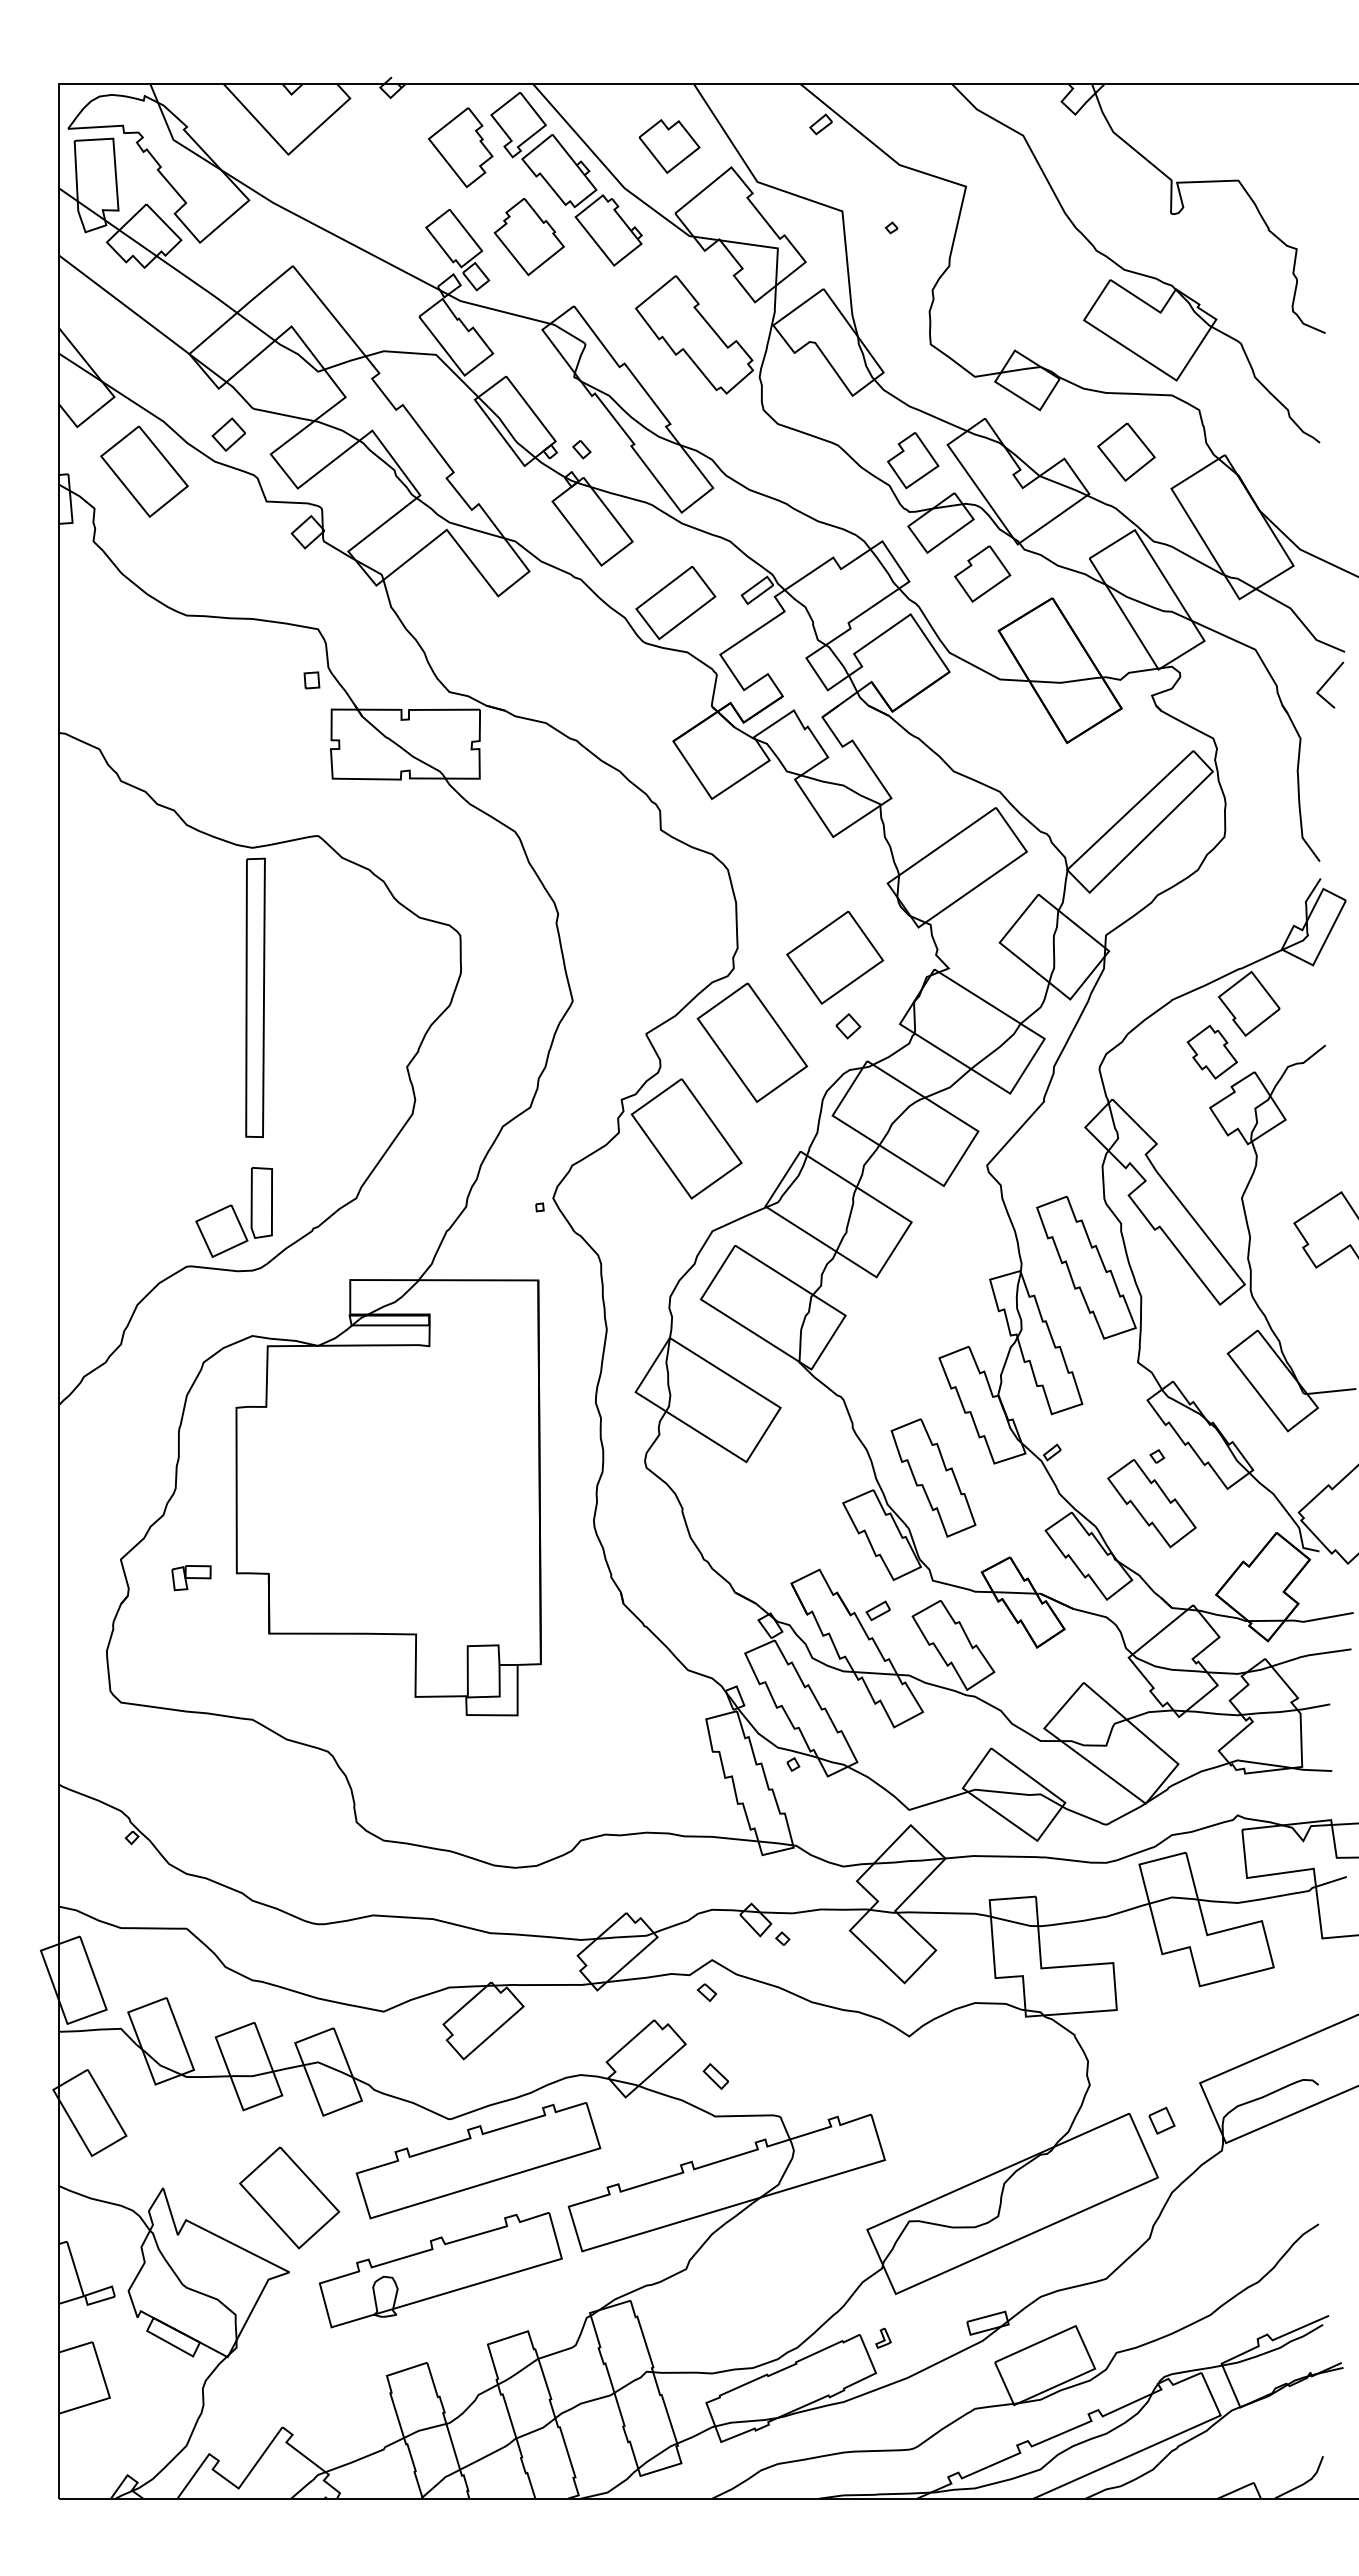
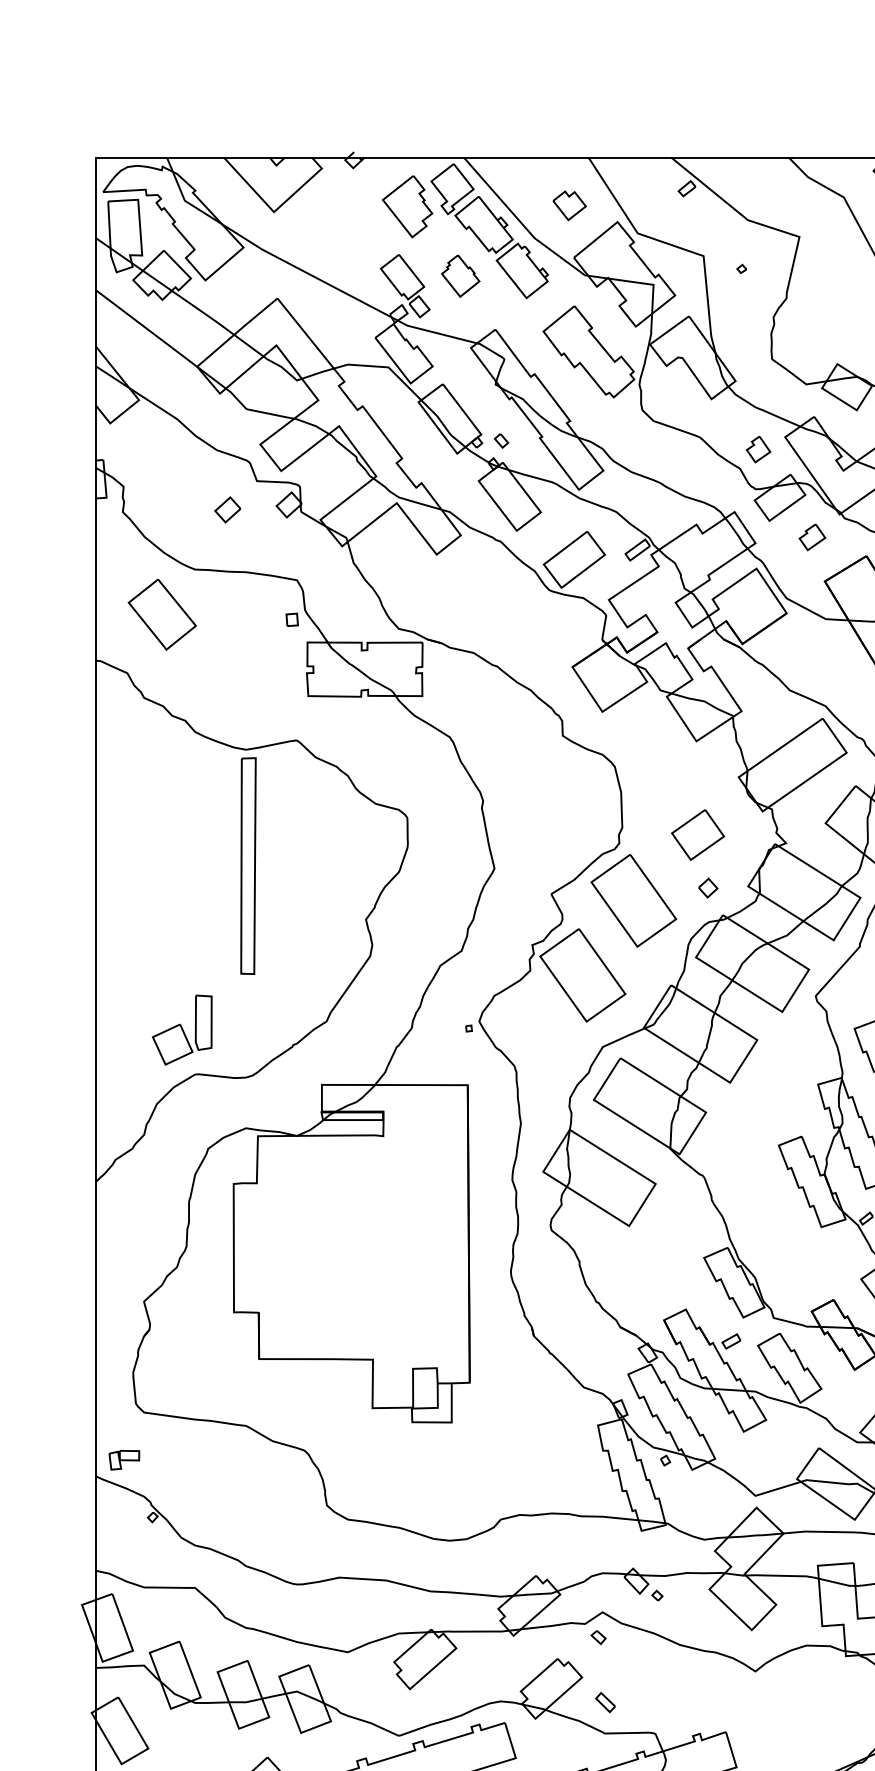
part: (669, 146) -> (569, 205), size x0.7
part: (528, 237) -> (460, 276), size x0.7
part: (228, 434) -> (227, 509), moved
part: (913, 460) -> (758, 449), size x0.6
part: (144, 471) -> (162, 614), moved
part: (982, 573) -> (812, 536), size x0.6
part: (835, 957) -> (698, 834), size x0.7
part: (233, 1212) -> (181, 1030), moved
part: (933, 1477) -> (774, 1238), removed
part: (191, 1578) -> (124, 1460), moved

